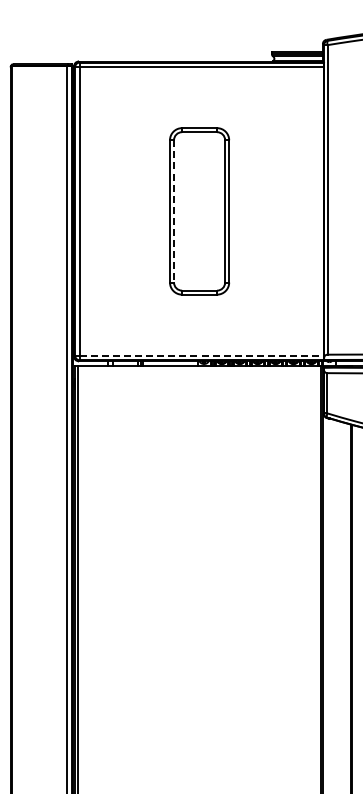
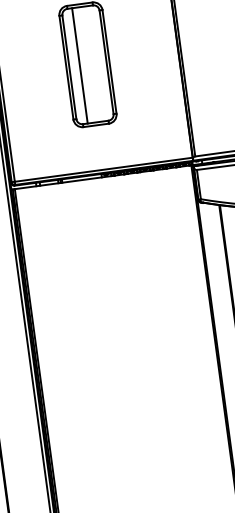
line: (174, 211) -> (69, 67), dashed -> solid
line: (188, 211) -> (79, 65), added
line: (202, 355) -> (104, 169), dashed -> solid

